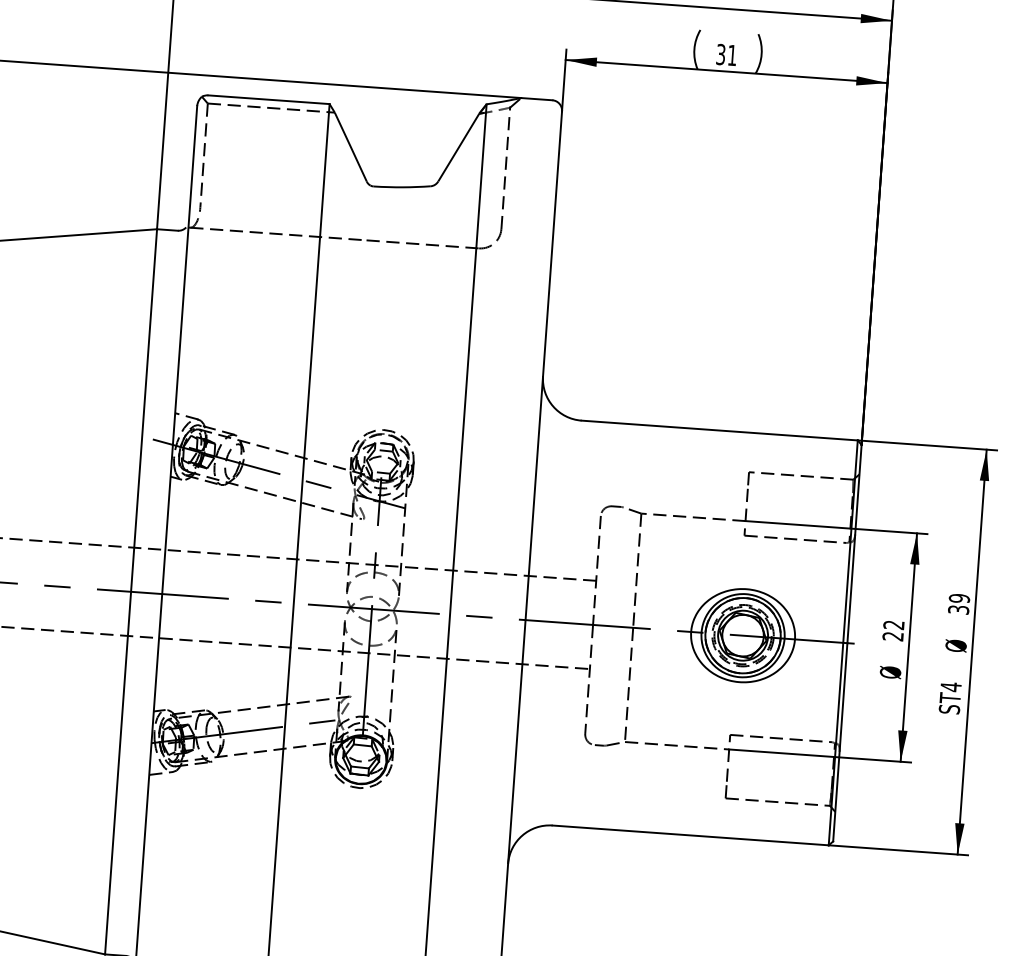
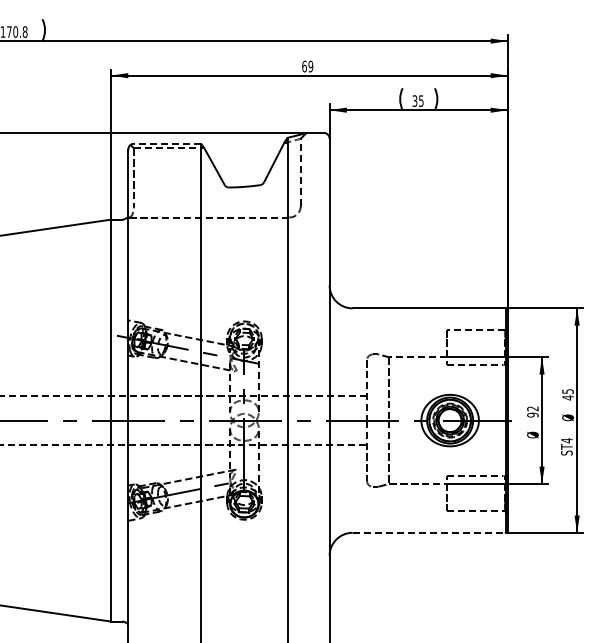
text: (732, 54) -> (421, 100), 31 -> 35
line: (268, 99) -> (167, 143), solid -> dashed
text: (958, 603) -> (567, 394), 39 -> 45
text: (892, 635) -> (532, 414), 22 -> 92
line: (691, 834) -> (429, 532), solid -> dashed

